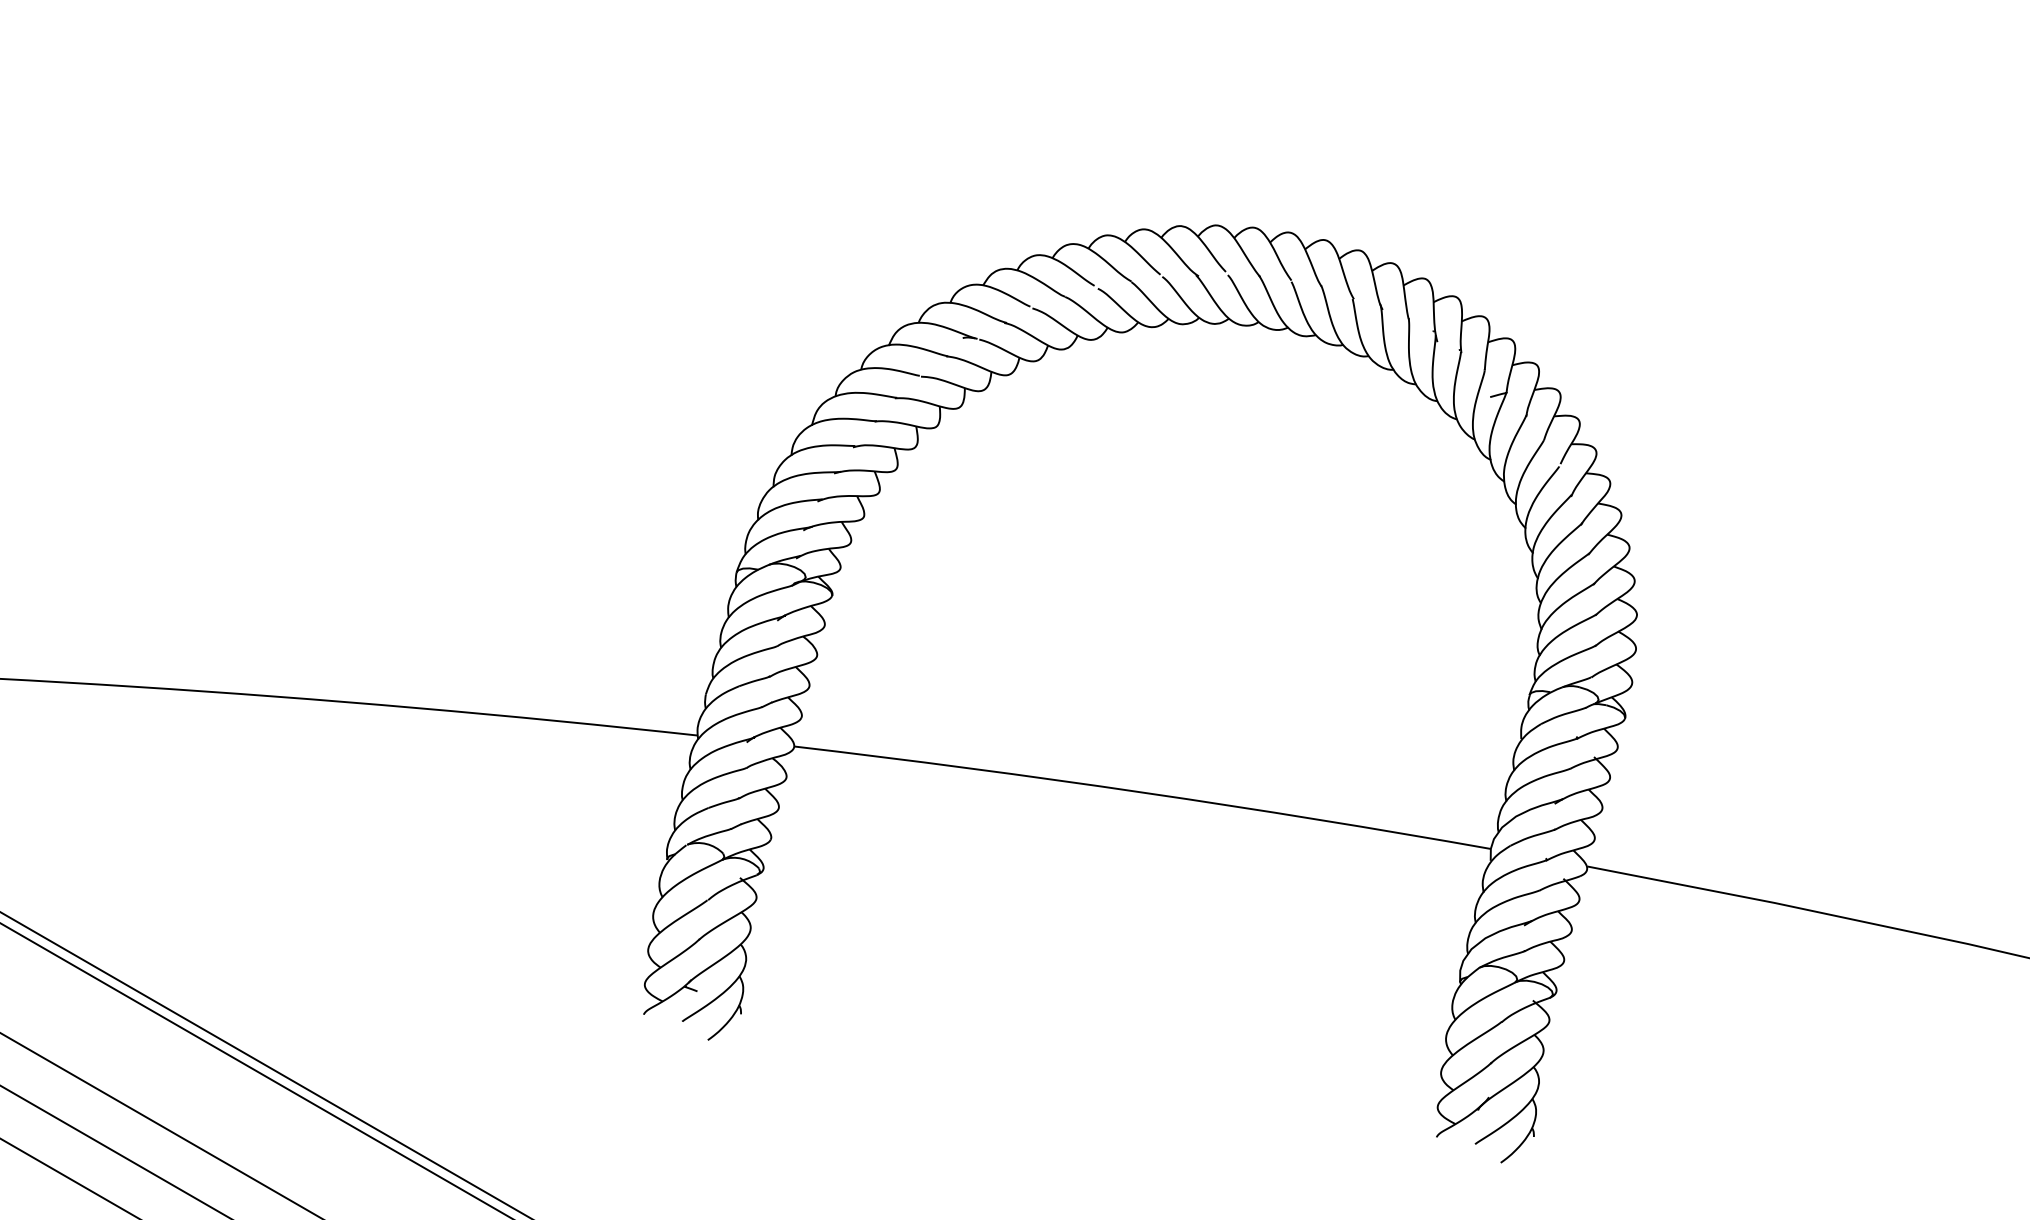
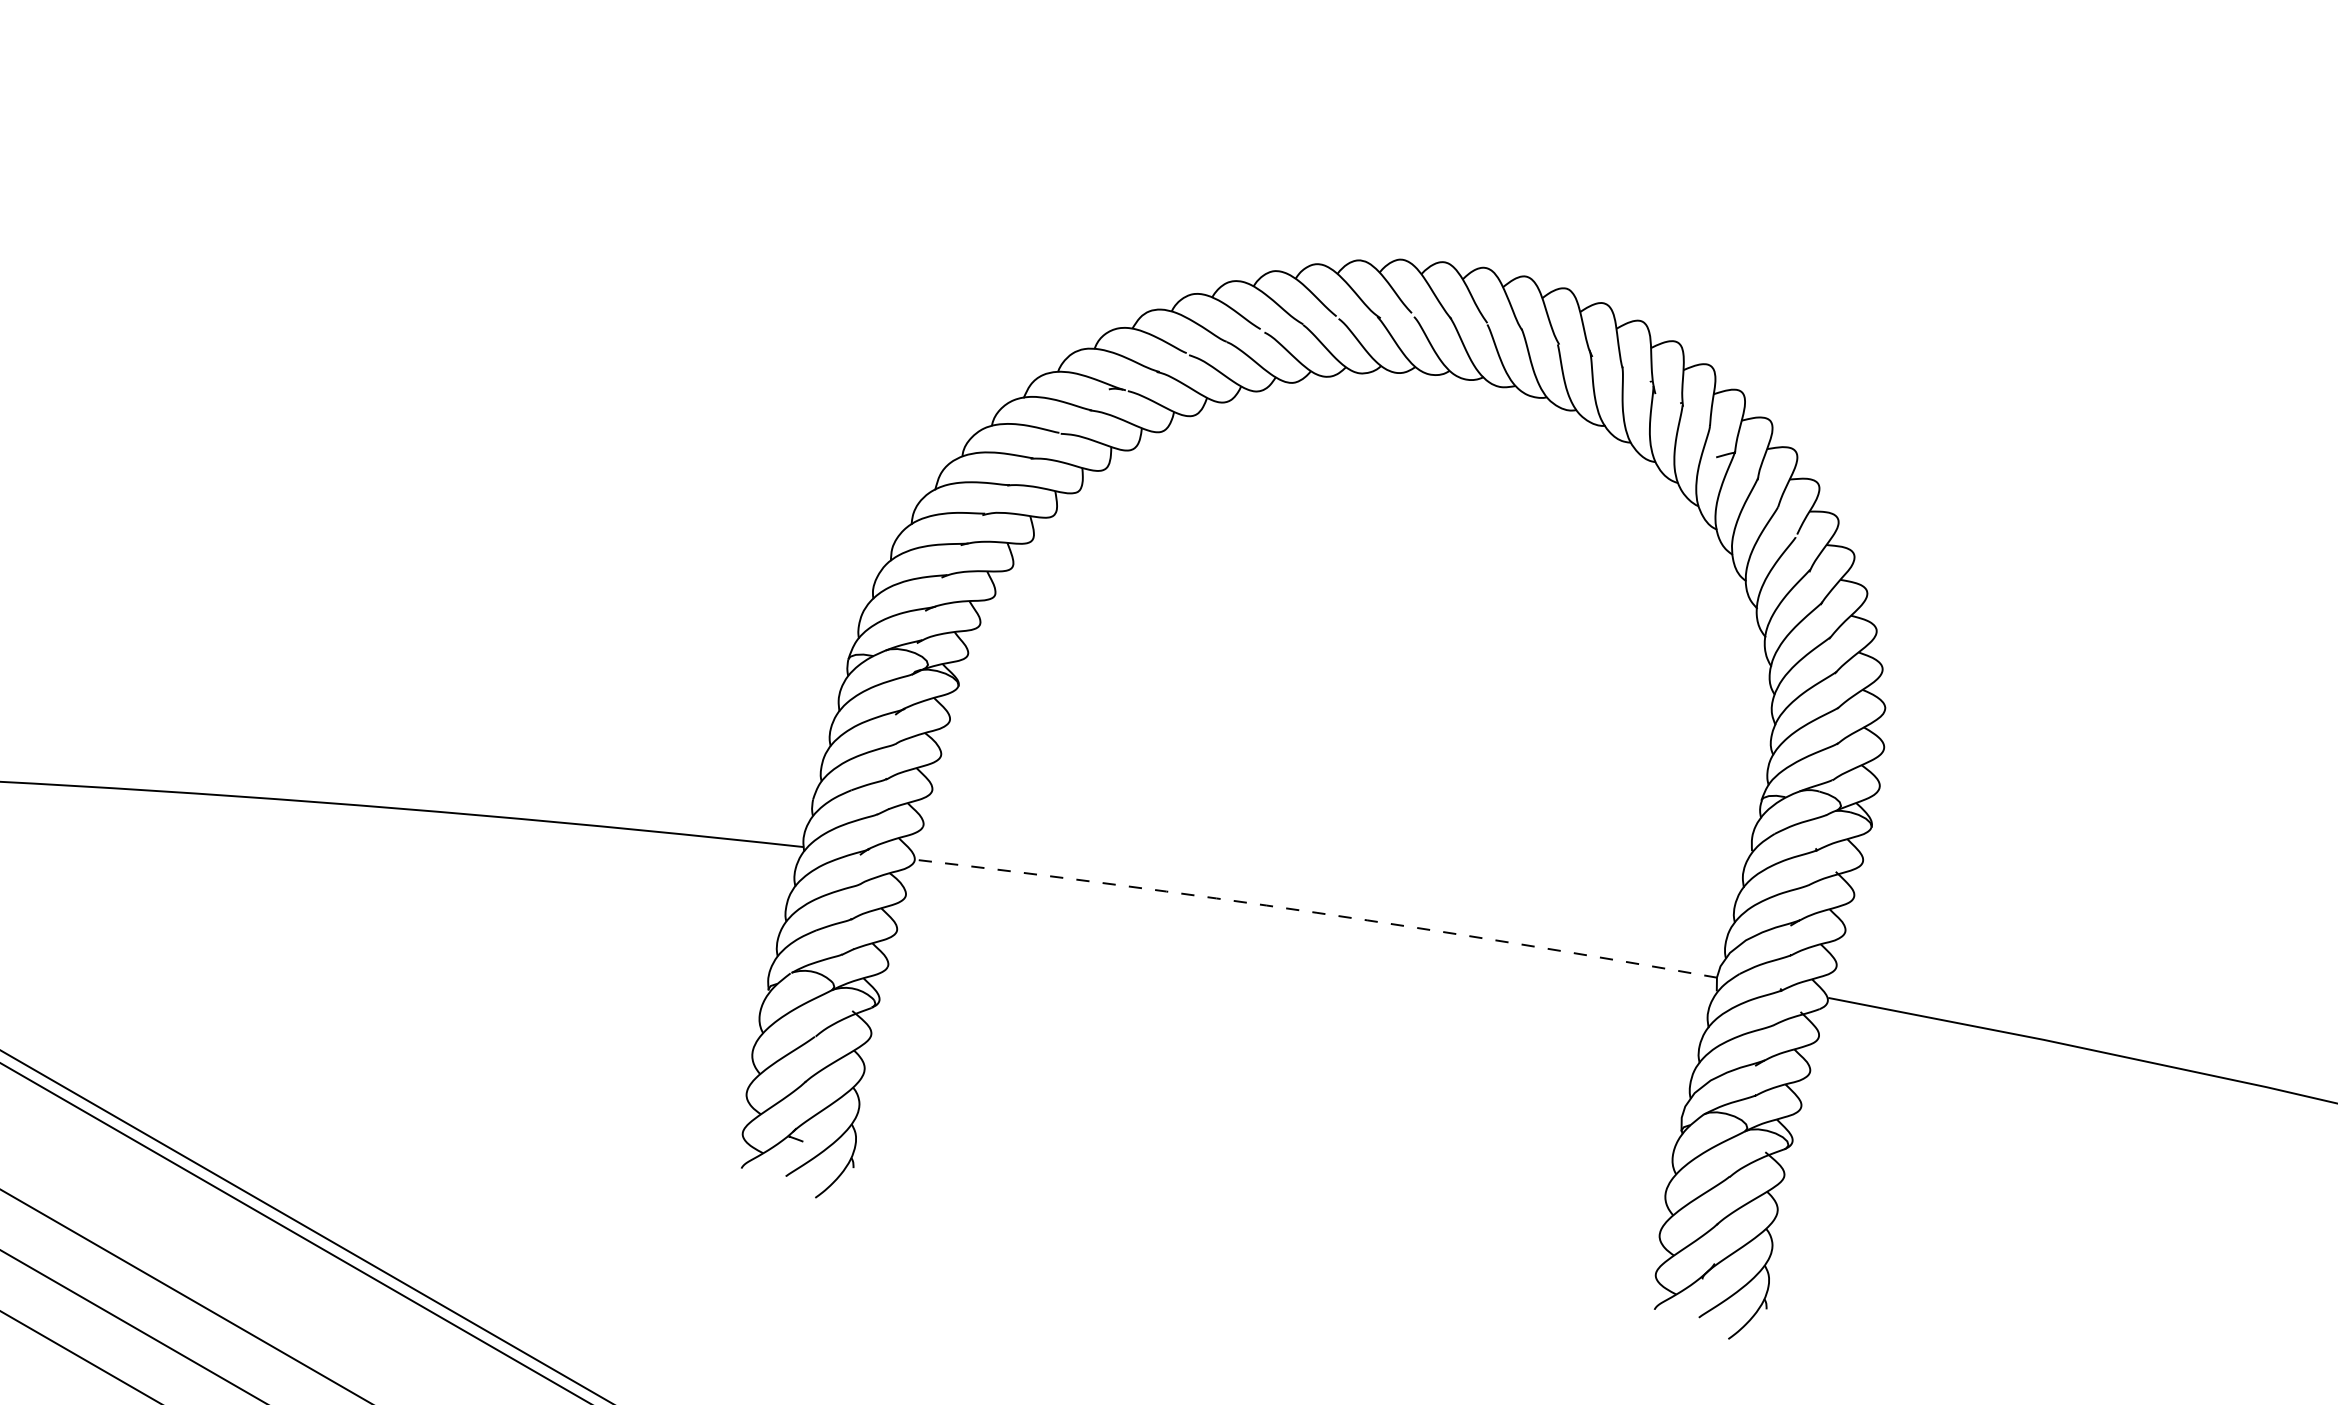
arc: (1143, 792) -> (1316, 912), solid -> dashed

